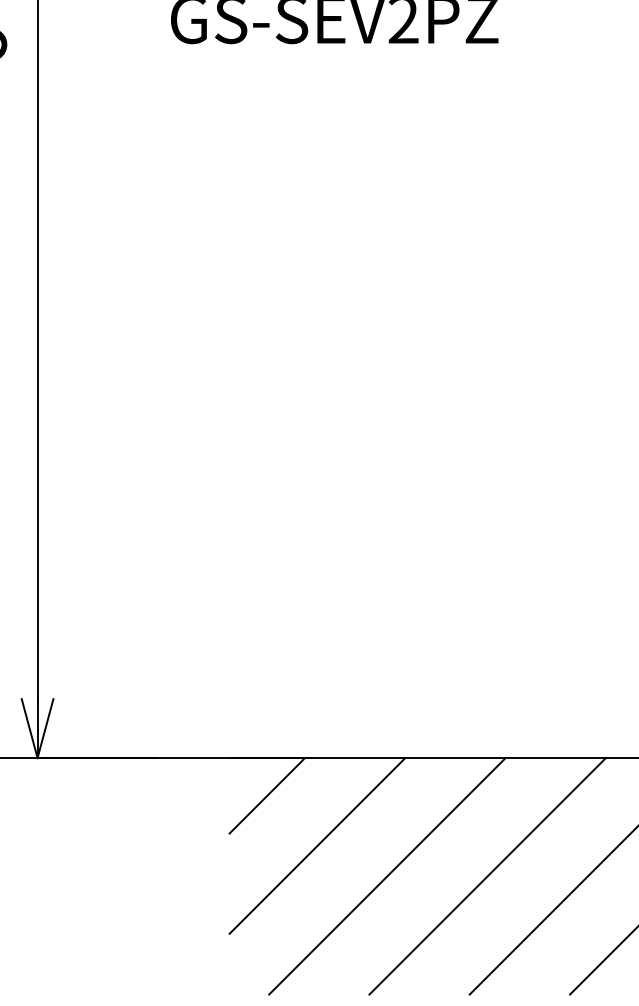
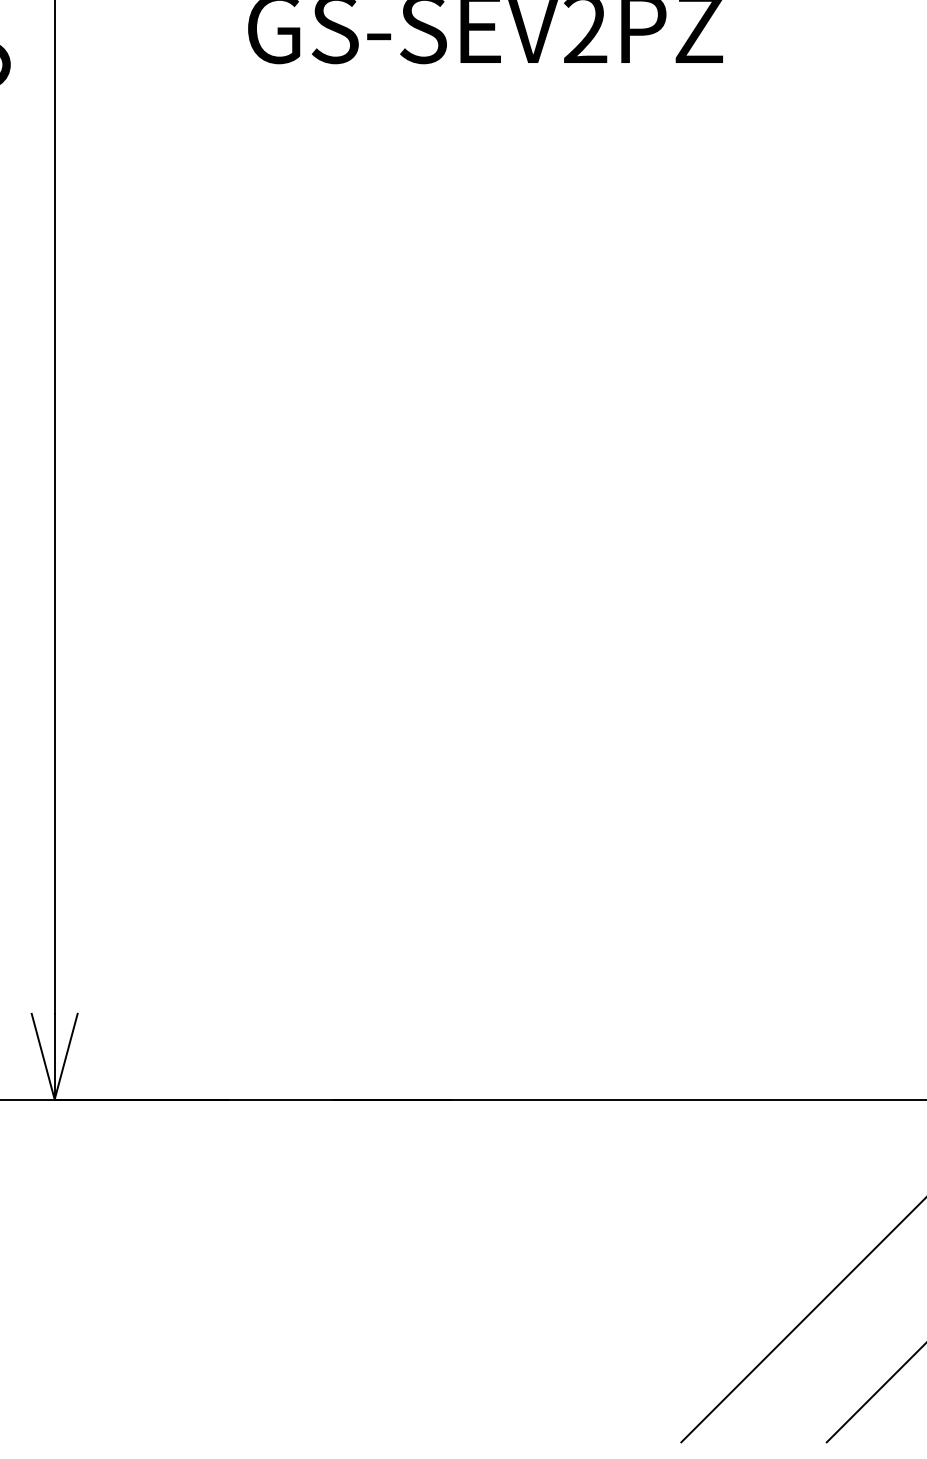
line: (266, 795) -> (386, 1153), removed
line: (317, 845) -> (460, 1226), removed
line: (387, 876) -> (562, 1271), removed
line: (487, 876) -> (707, 1271), removed

